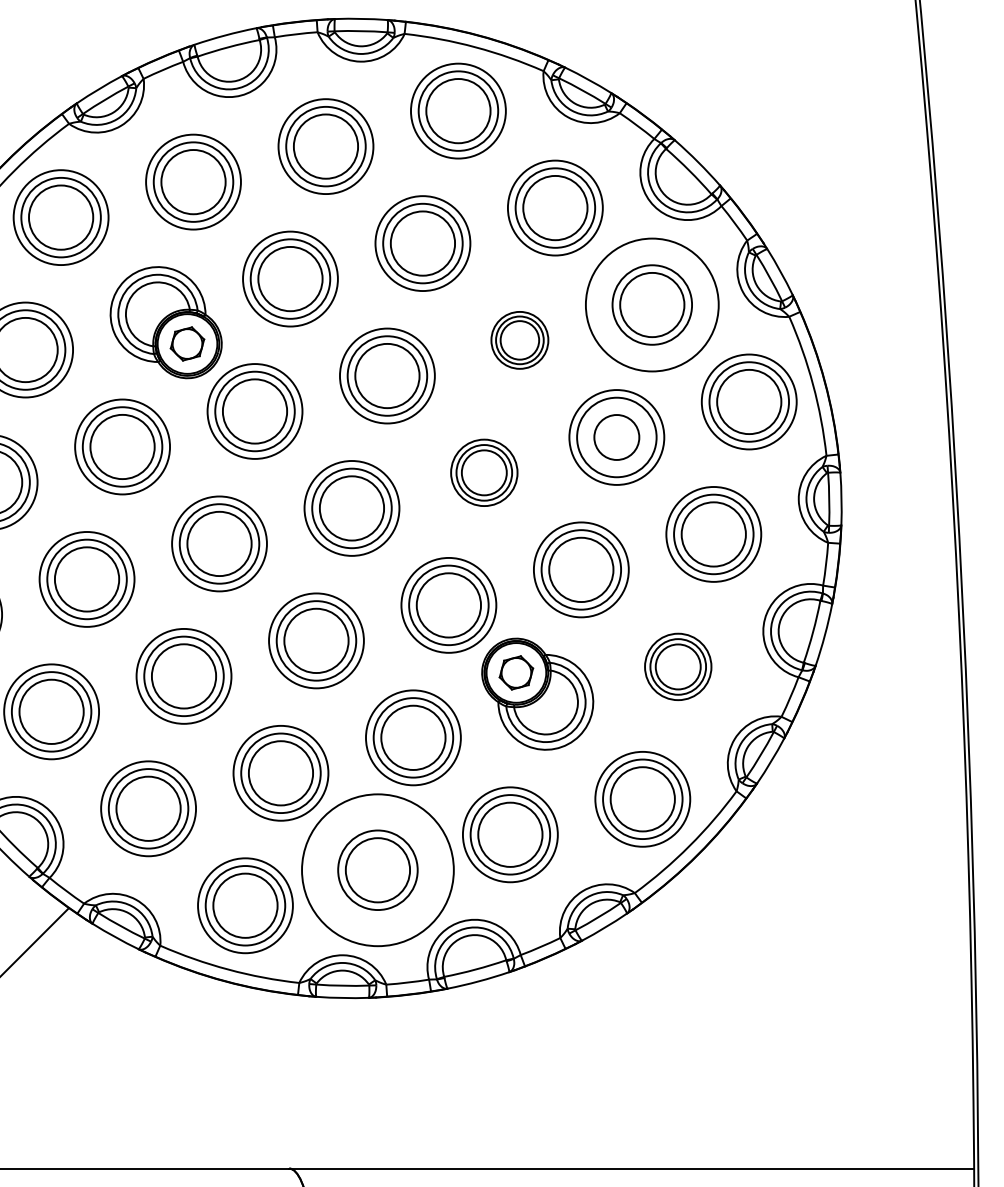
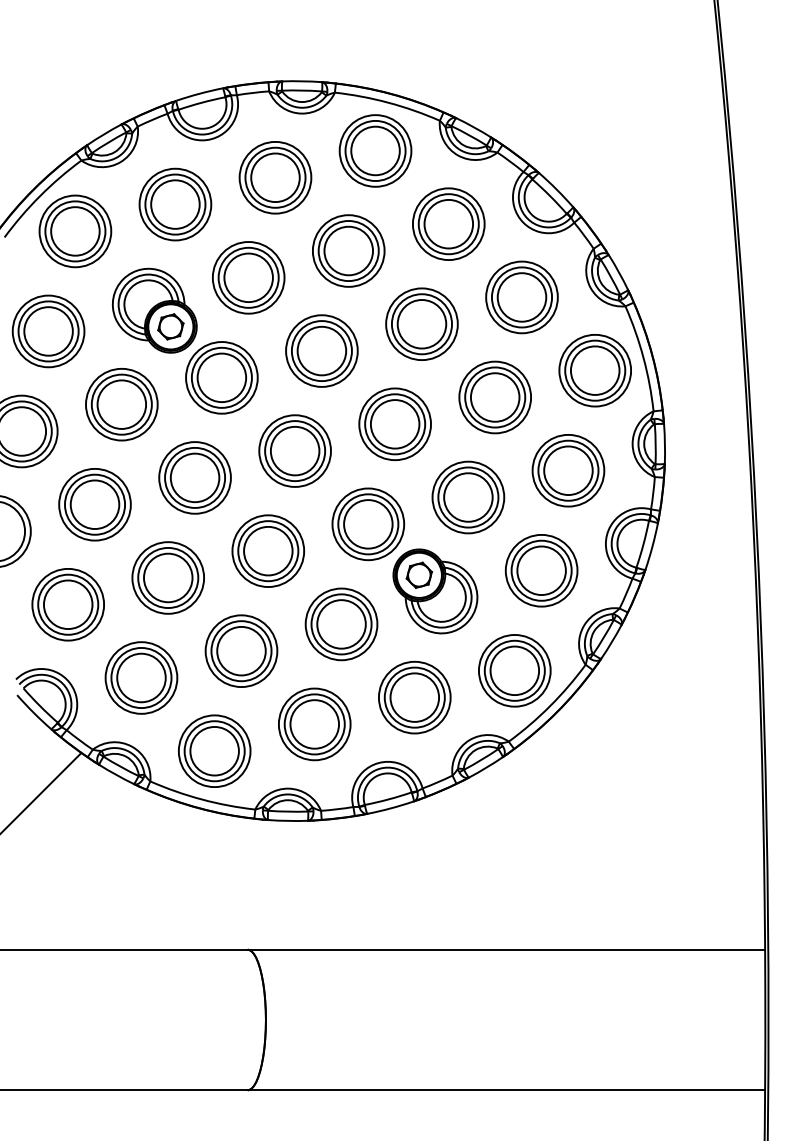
circle: (651, 305) -> (521, 297), size x0.71
part: (519, 339) -> (421, 323), size x1.67
circle: (615, 437) -> (494, 397), size x1.43
part: (483, 471) -> (394, 423), size x1.43
part: (678, 666) -> (541, 570), size x1.43
circle: (377, 870) -> (314, 724), size x0.62

